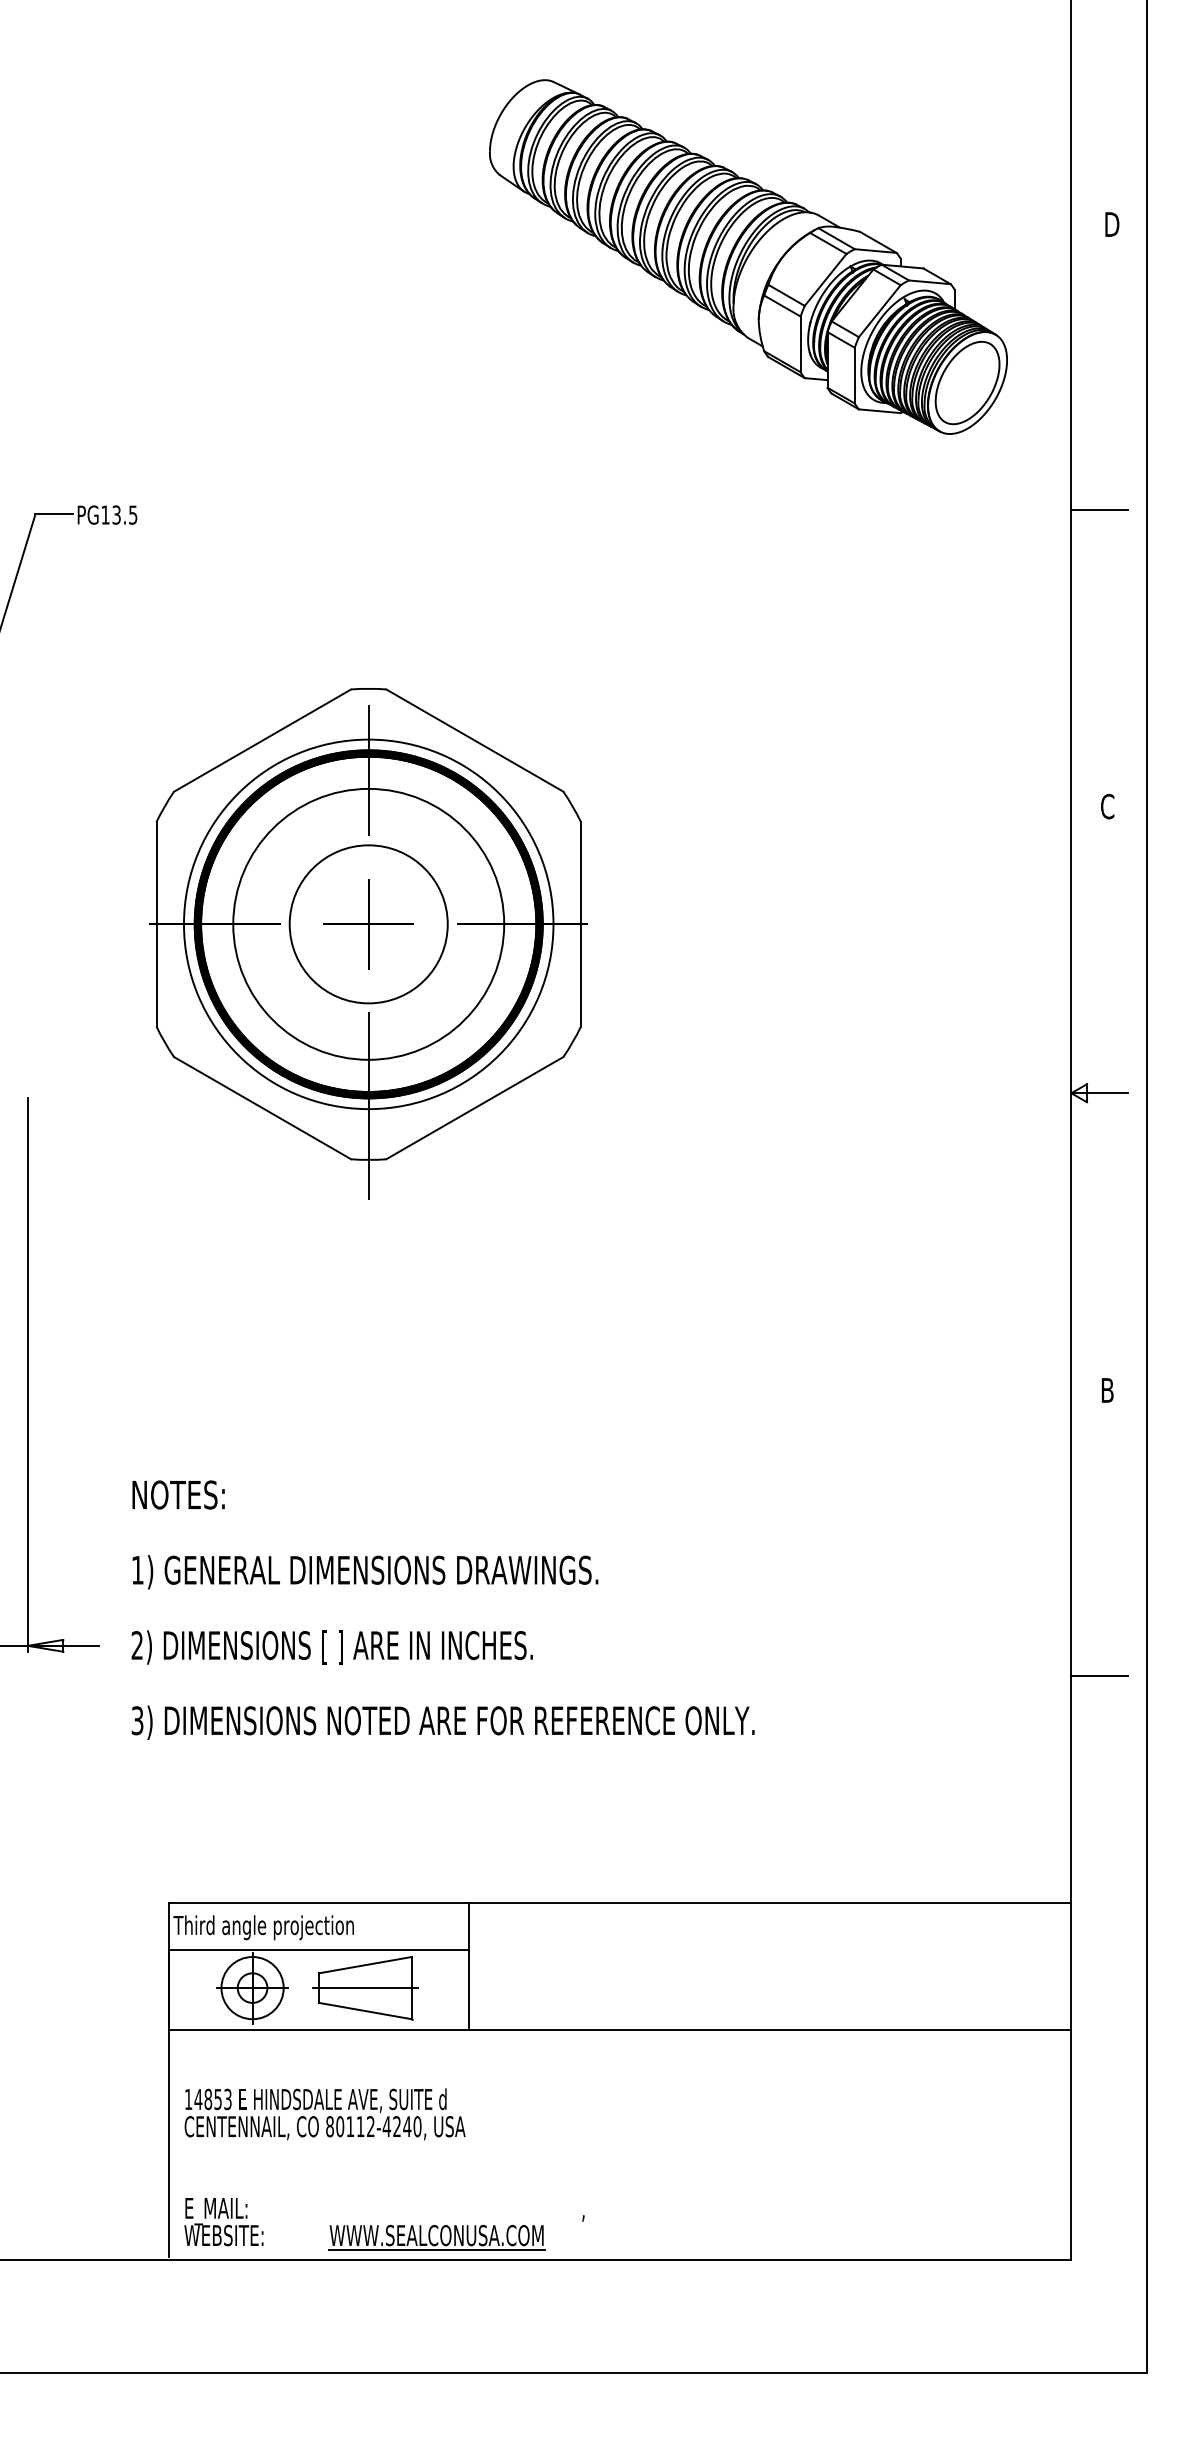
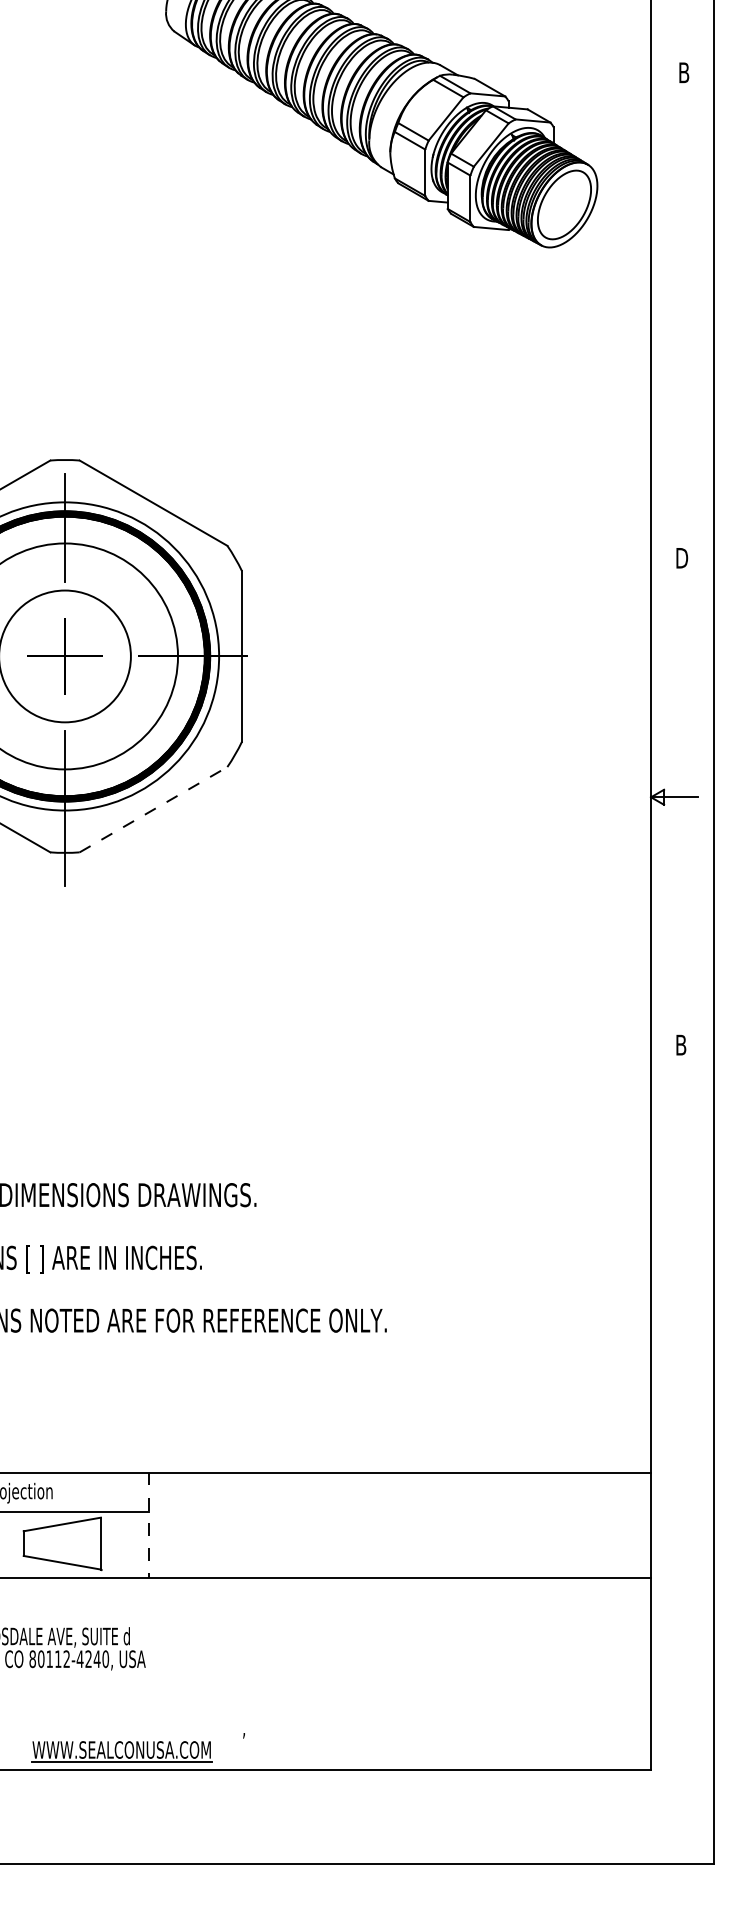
text: (1113, 224) -> (686, 72), D -> B
line: (1099, 510) -> (674, 311), removed
text: (1108, 806) -> (681, 558), C -> D
line: (475, 1107) -> (154, 809), solid -> dashed
line: (1099, 1676) -> (674, 1283), removed
line: (469, 1967) -> (149, 1526), solid -> dashed
line: (365, 1988) -> (62, 1543), removed

